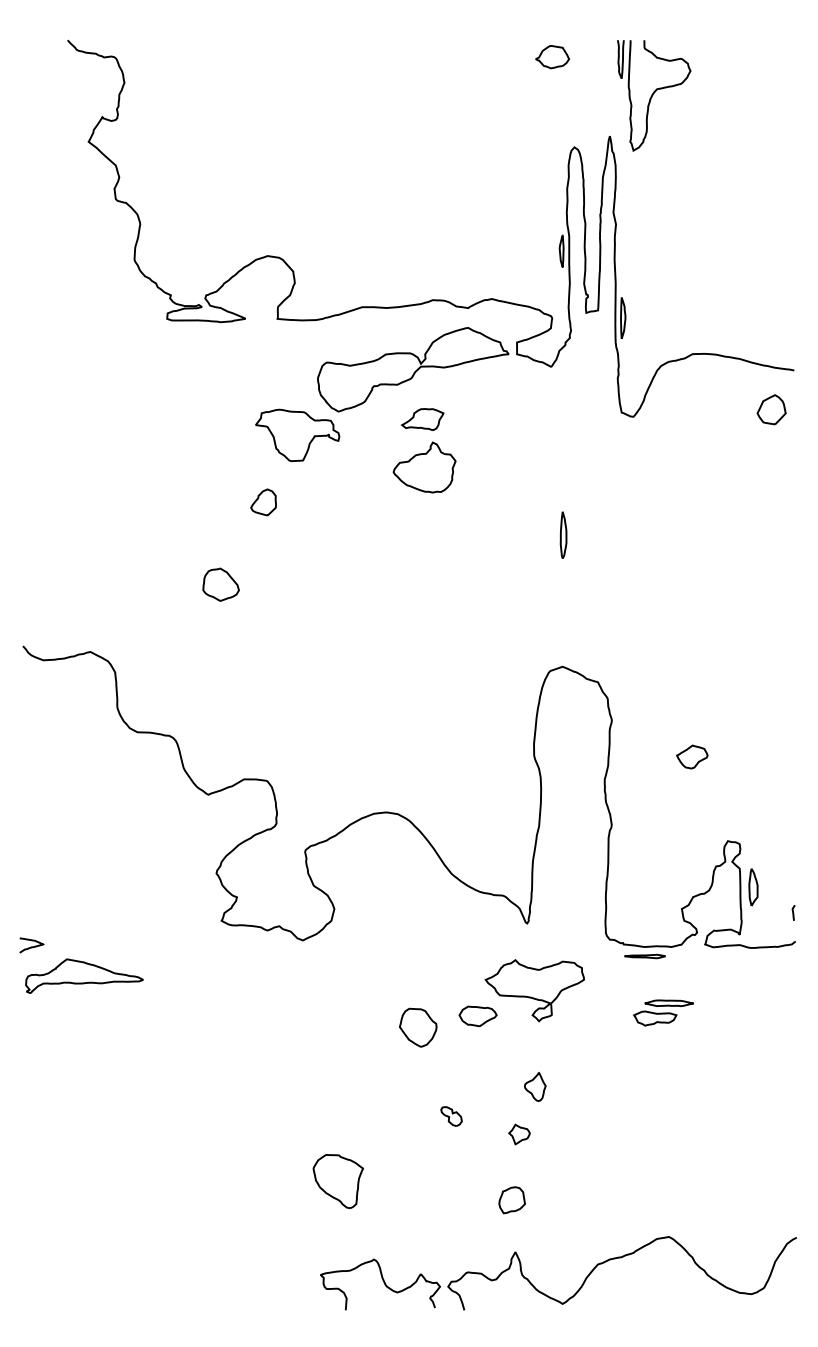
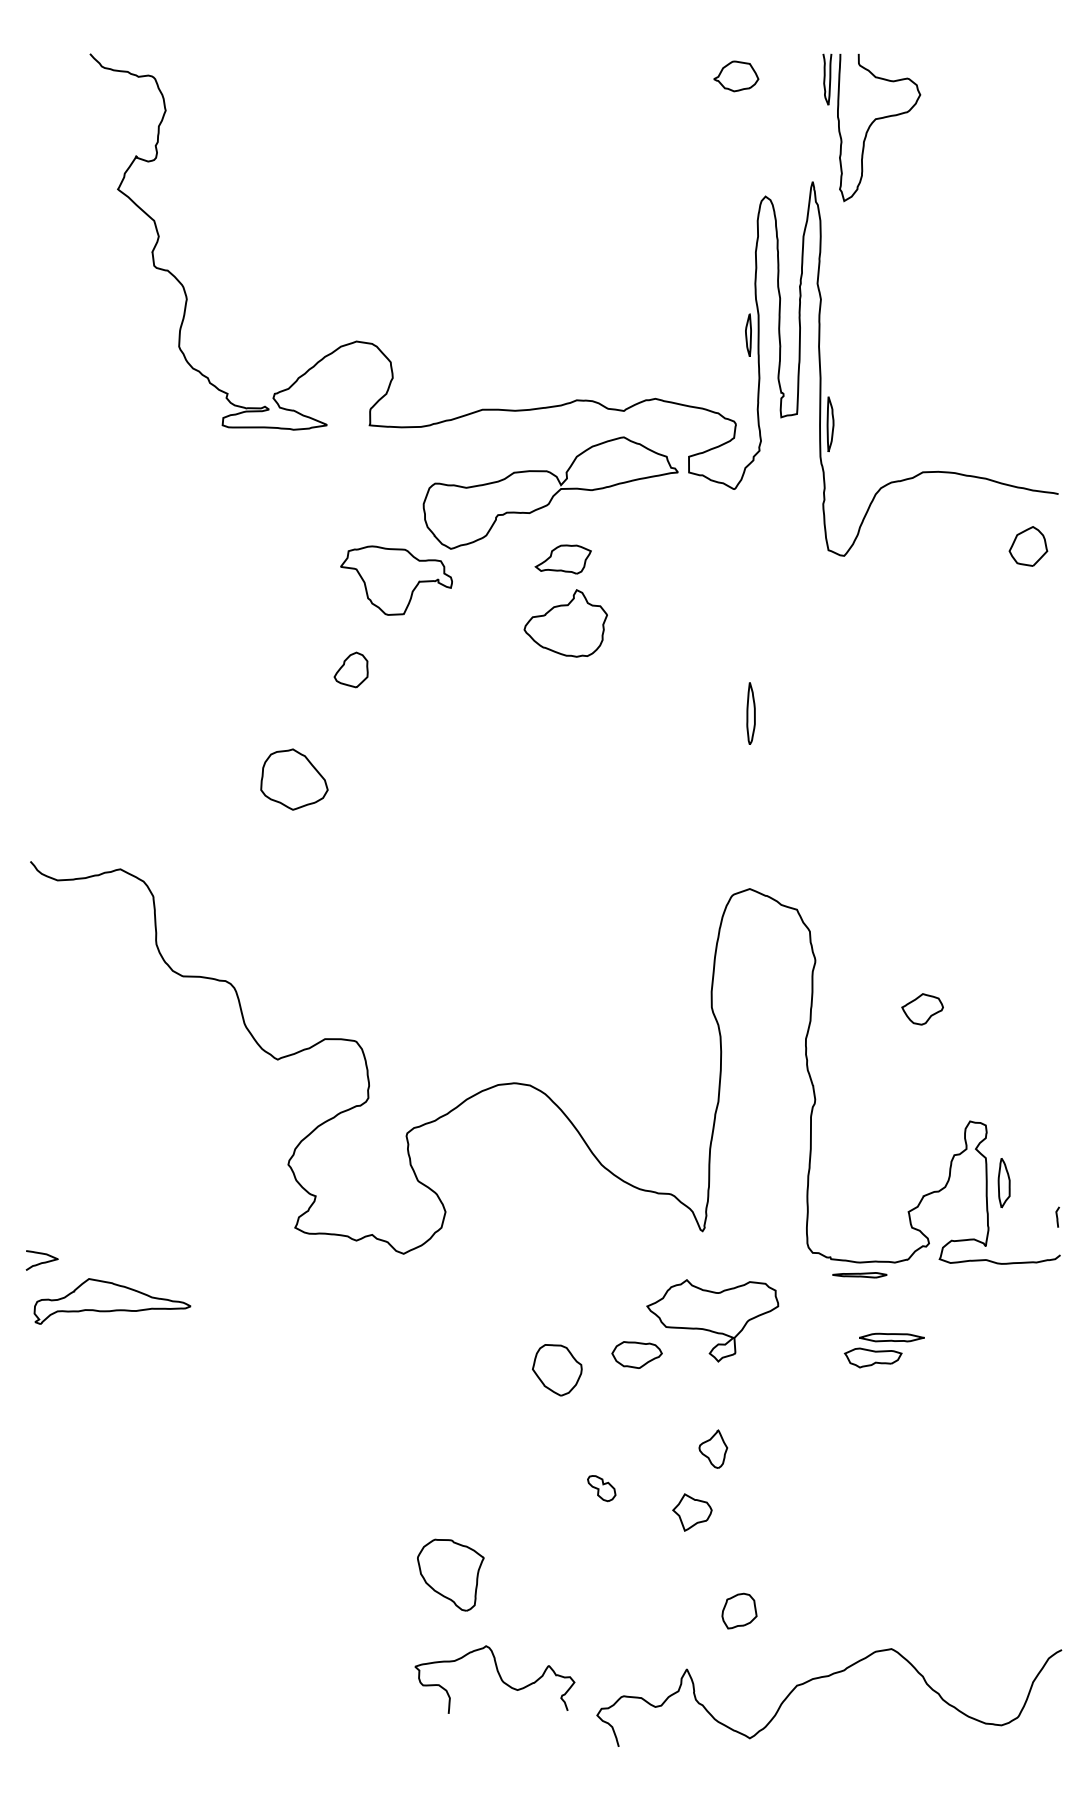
part: (221, 584) -> (294, 779), size x1.4
part: (518, 1134) -> (691, 1512), size x1.4
part: (512, 1199) -> (739, 1610), moved
curve: (383, 1283) -> (499, 1677), moved

